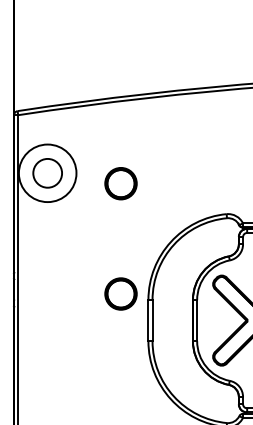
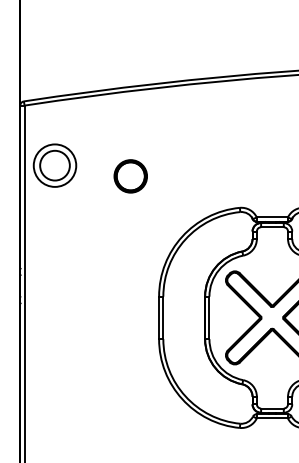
circle: (47, 173) -> (54, 165), size x0.71
part: (120, 294) -> (130, 290), removed

